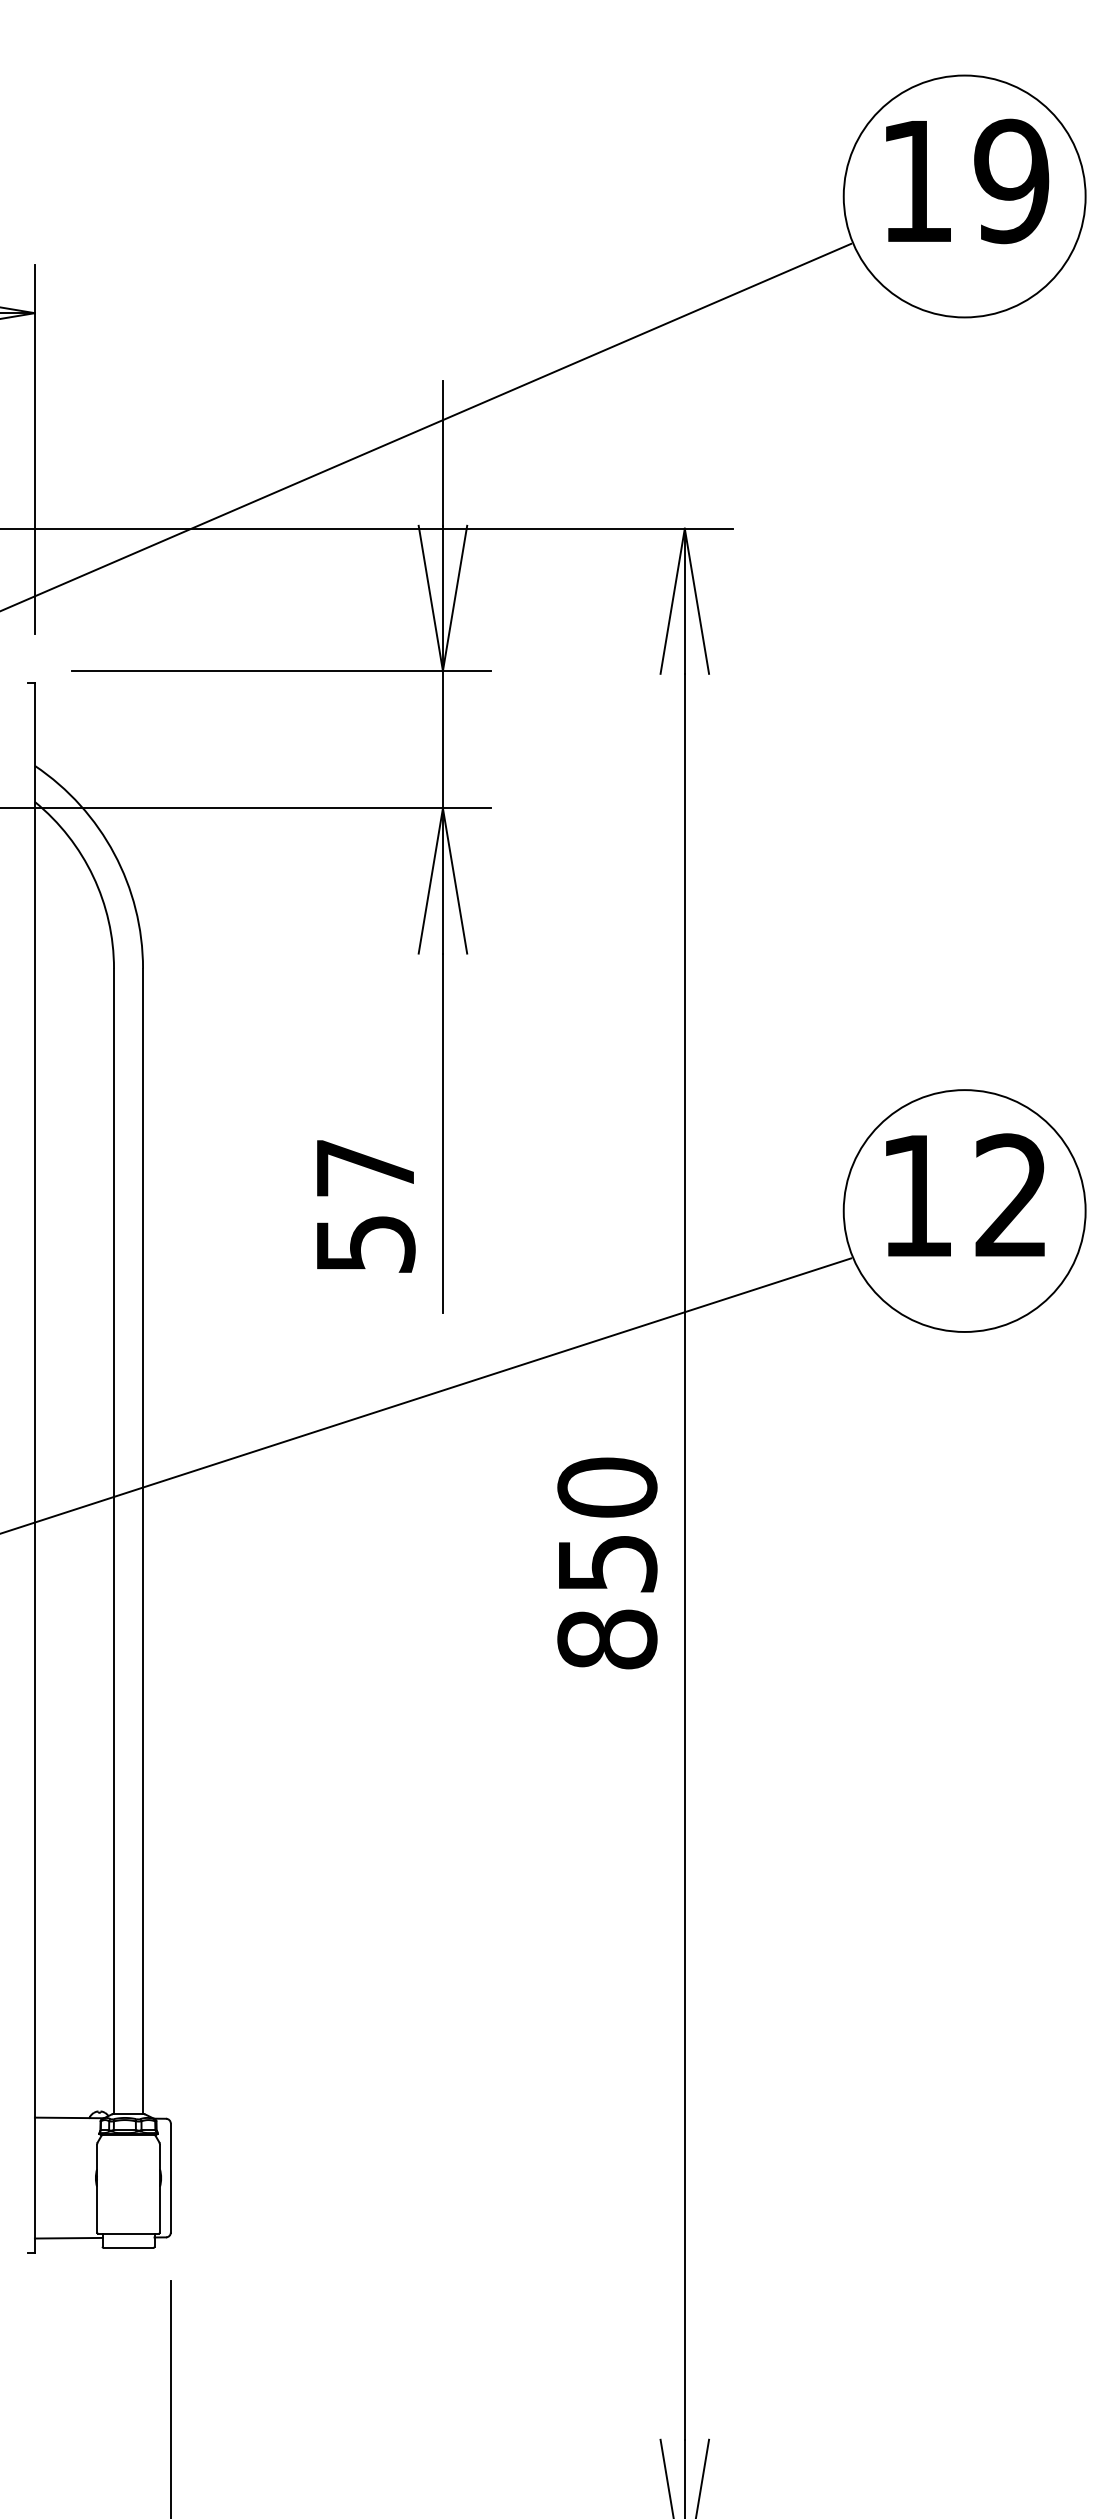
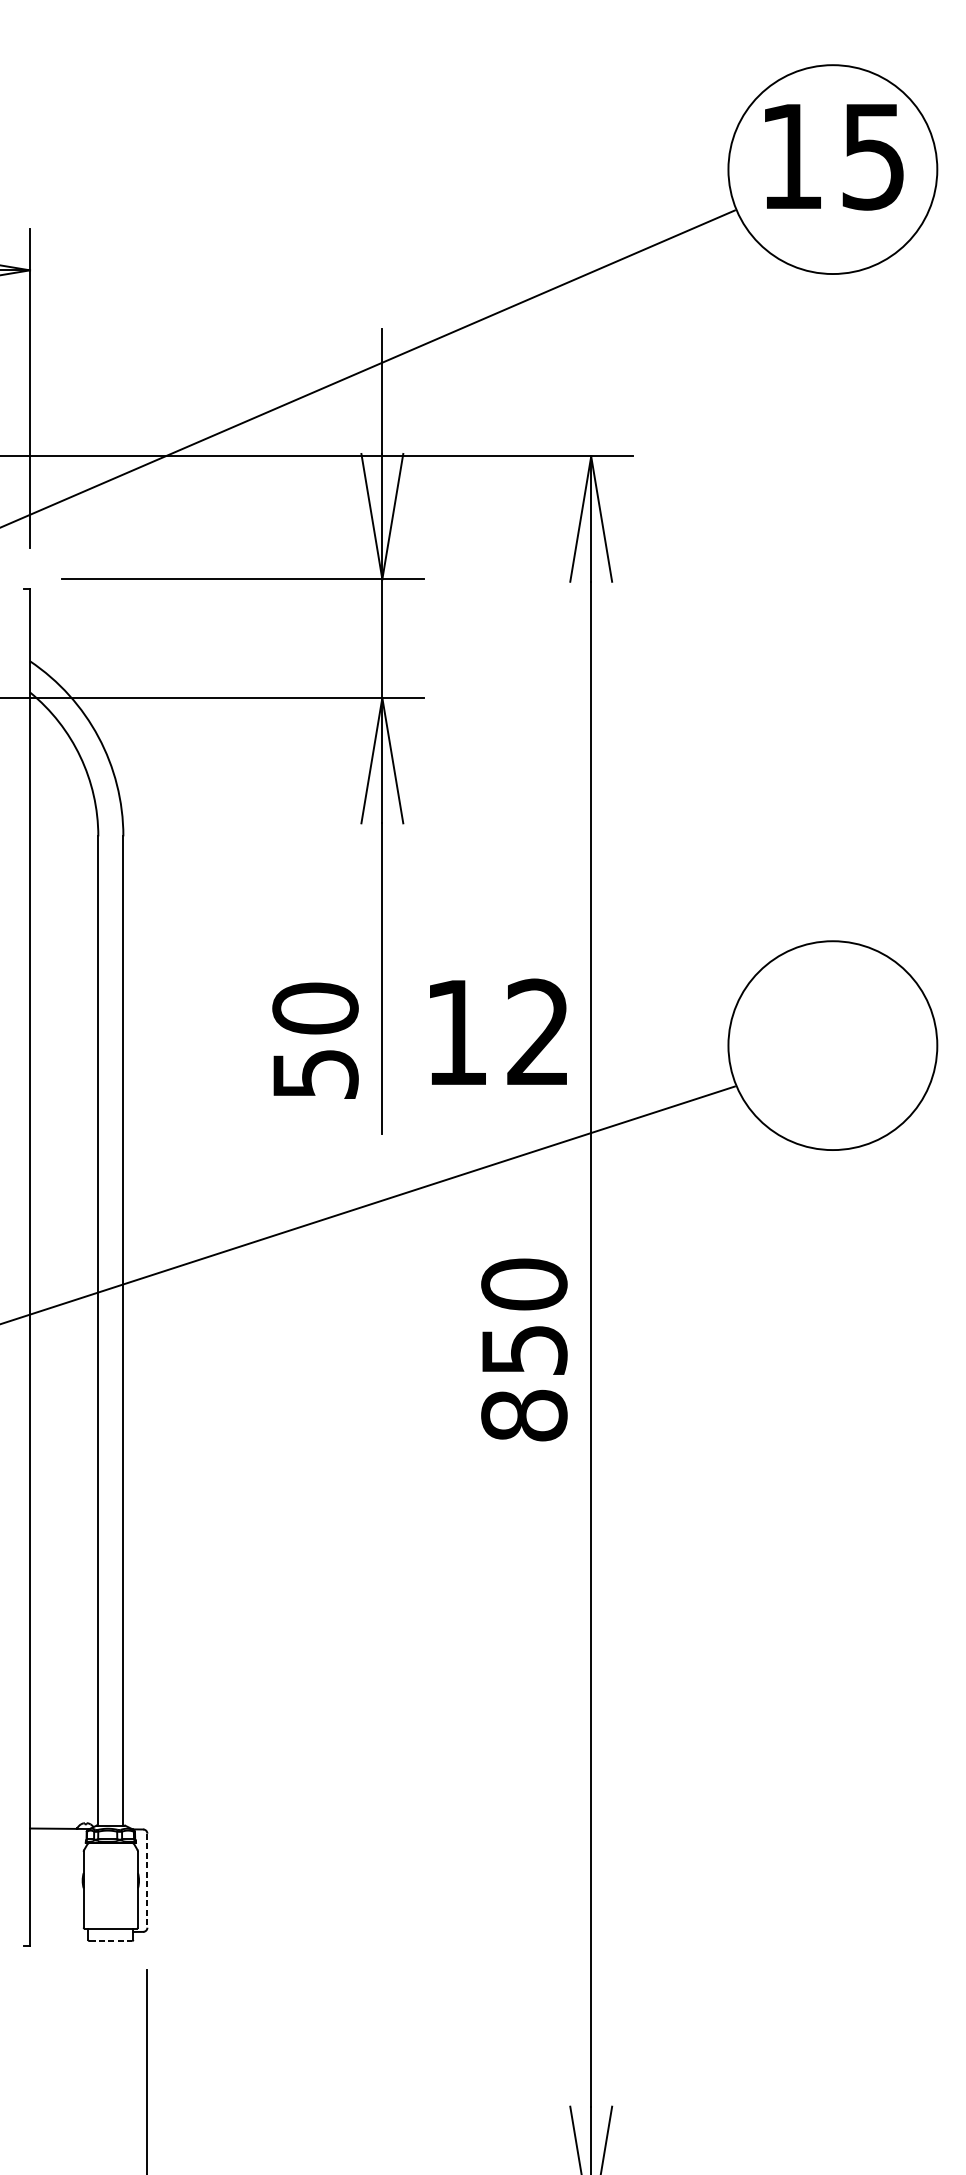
text: (1011, 180) -> (873, 155), 19 -> 15
text: (365, 1168) -> (315, 1008), 57 -> 50
text: (965, 1194) -> (498, 1031), moved
line: (170, 2178) -> (147, 1881), solid -> dashed
line: (68, 2237) -> (59, 1932), removed
line: (128, 2247) -> (110, 1940), solid -> dashed

